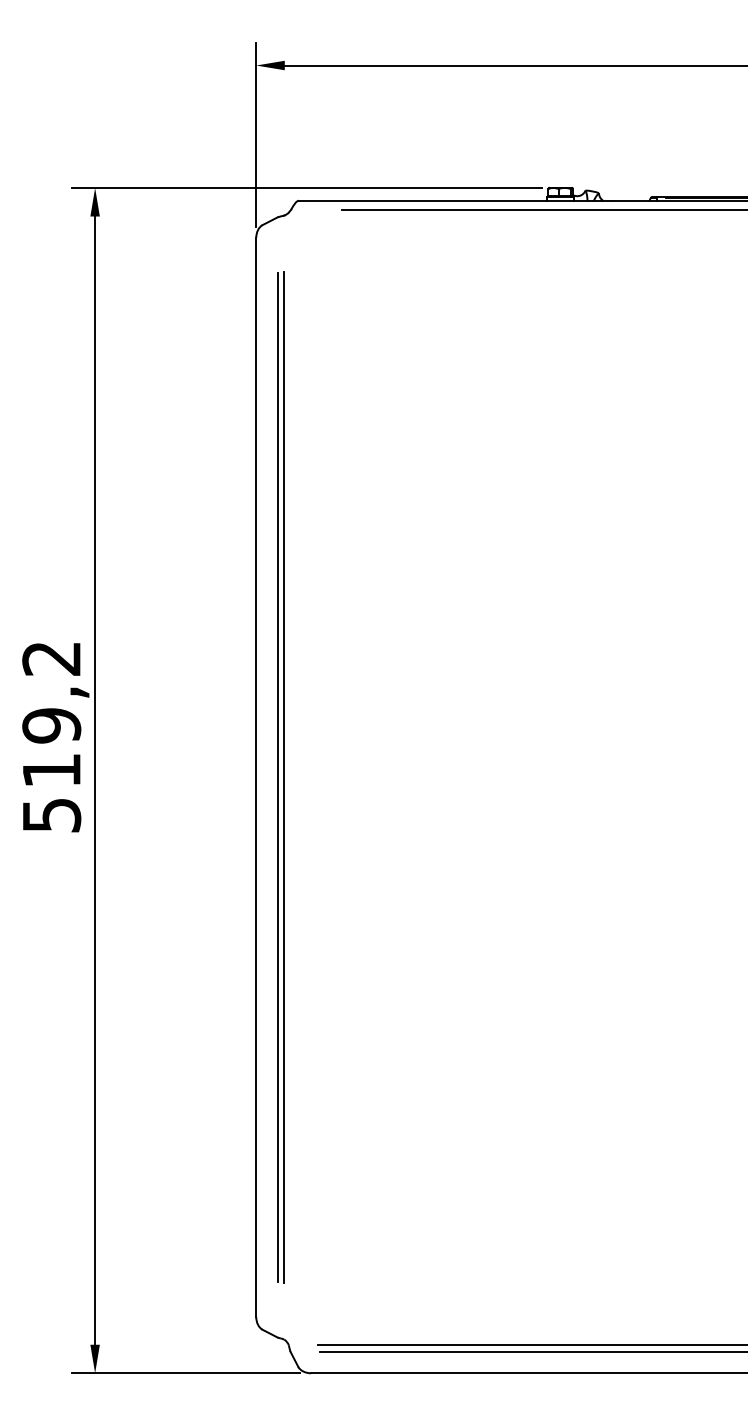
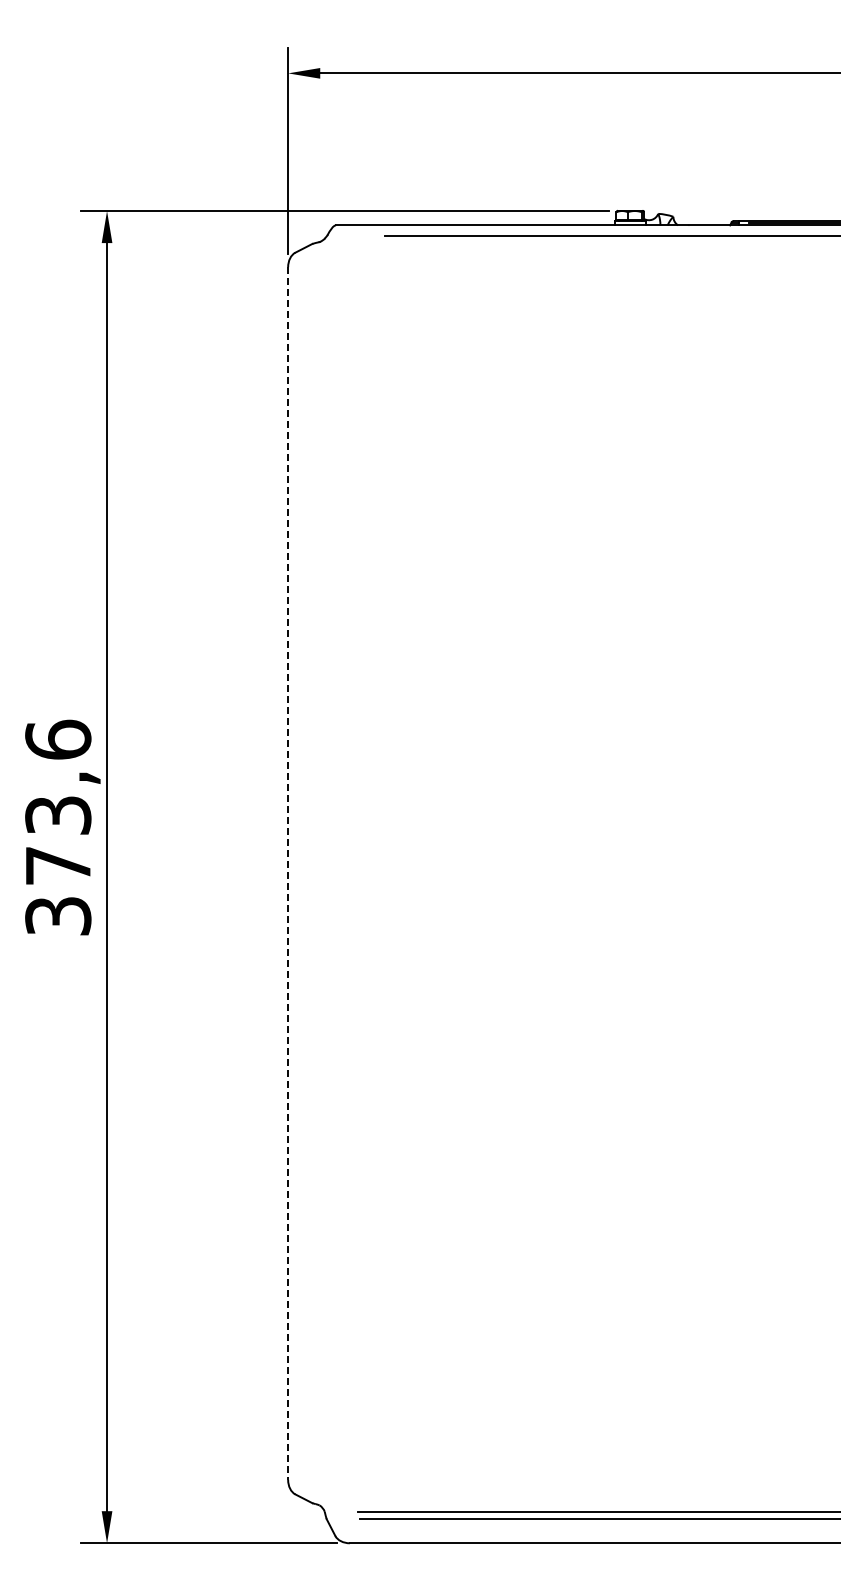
text: (51, 735) -> (58, 826), 519,2 -> 373,6
line: (277, 777) -> (312, 873), removed
line: (284, 777) -> (319, 873), removed
line: (256, 778) -> (288, 874), solid -> dashed

